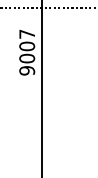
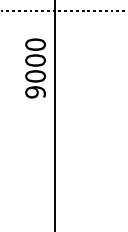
text: (27, 33) -> (35, 43), 9007 -> 9000

